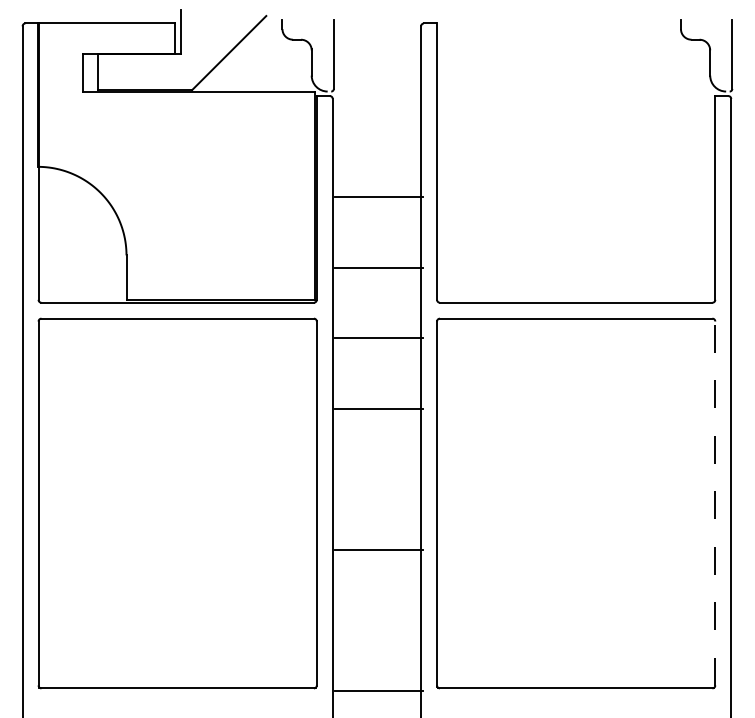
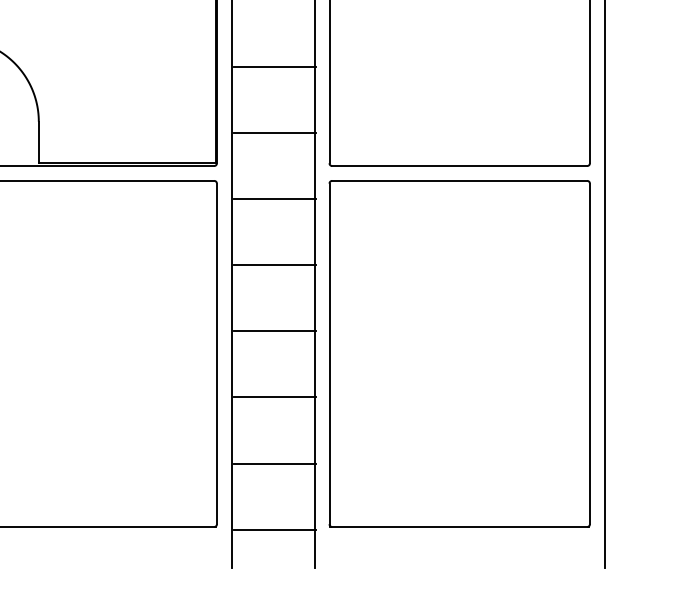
line: (378, 479) -> (274, 331), added
line: (715, 503) -> (590, 353), dashed -> solid
line: (378, 620) -> (274, 463), added

